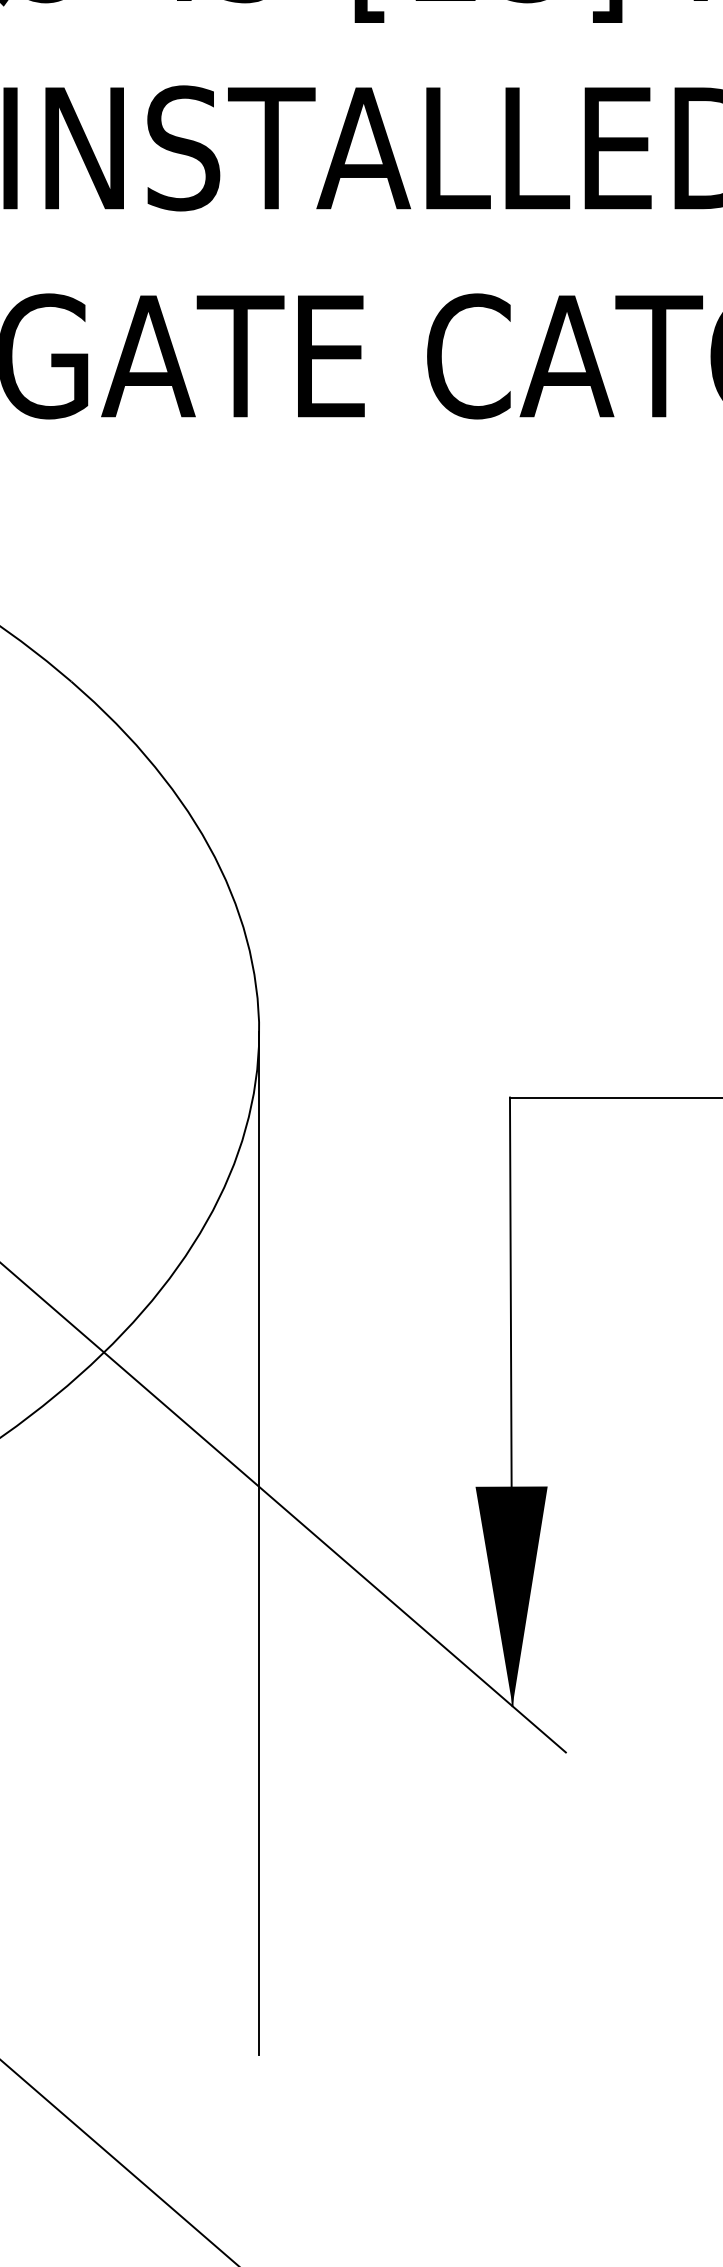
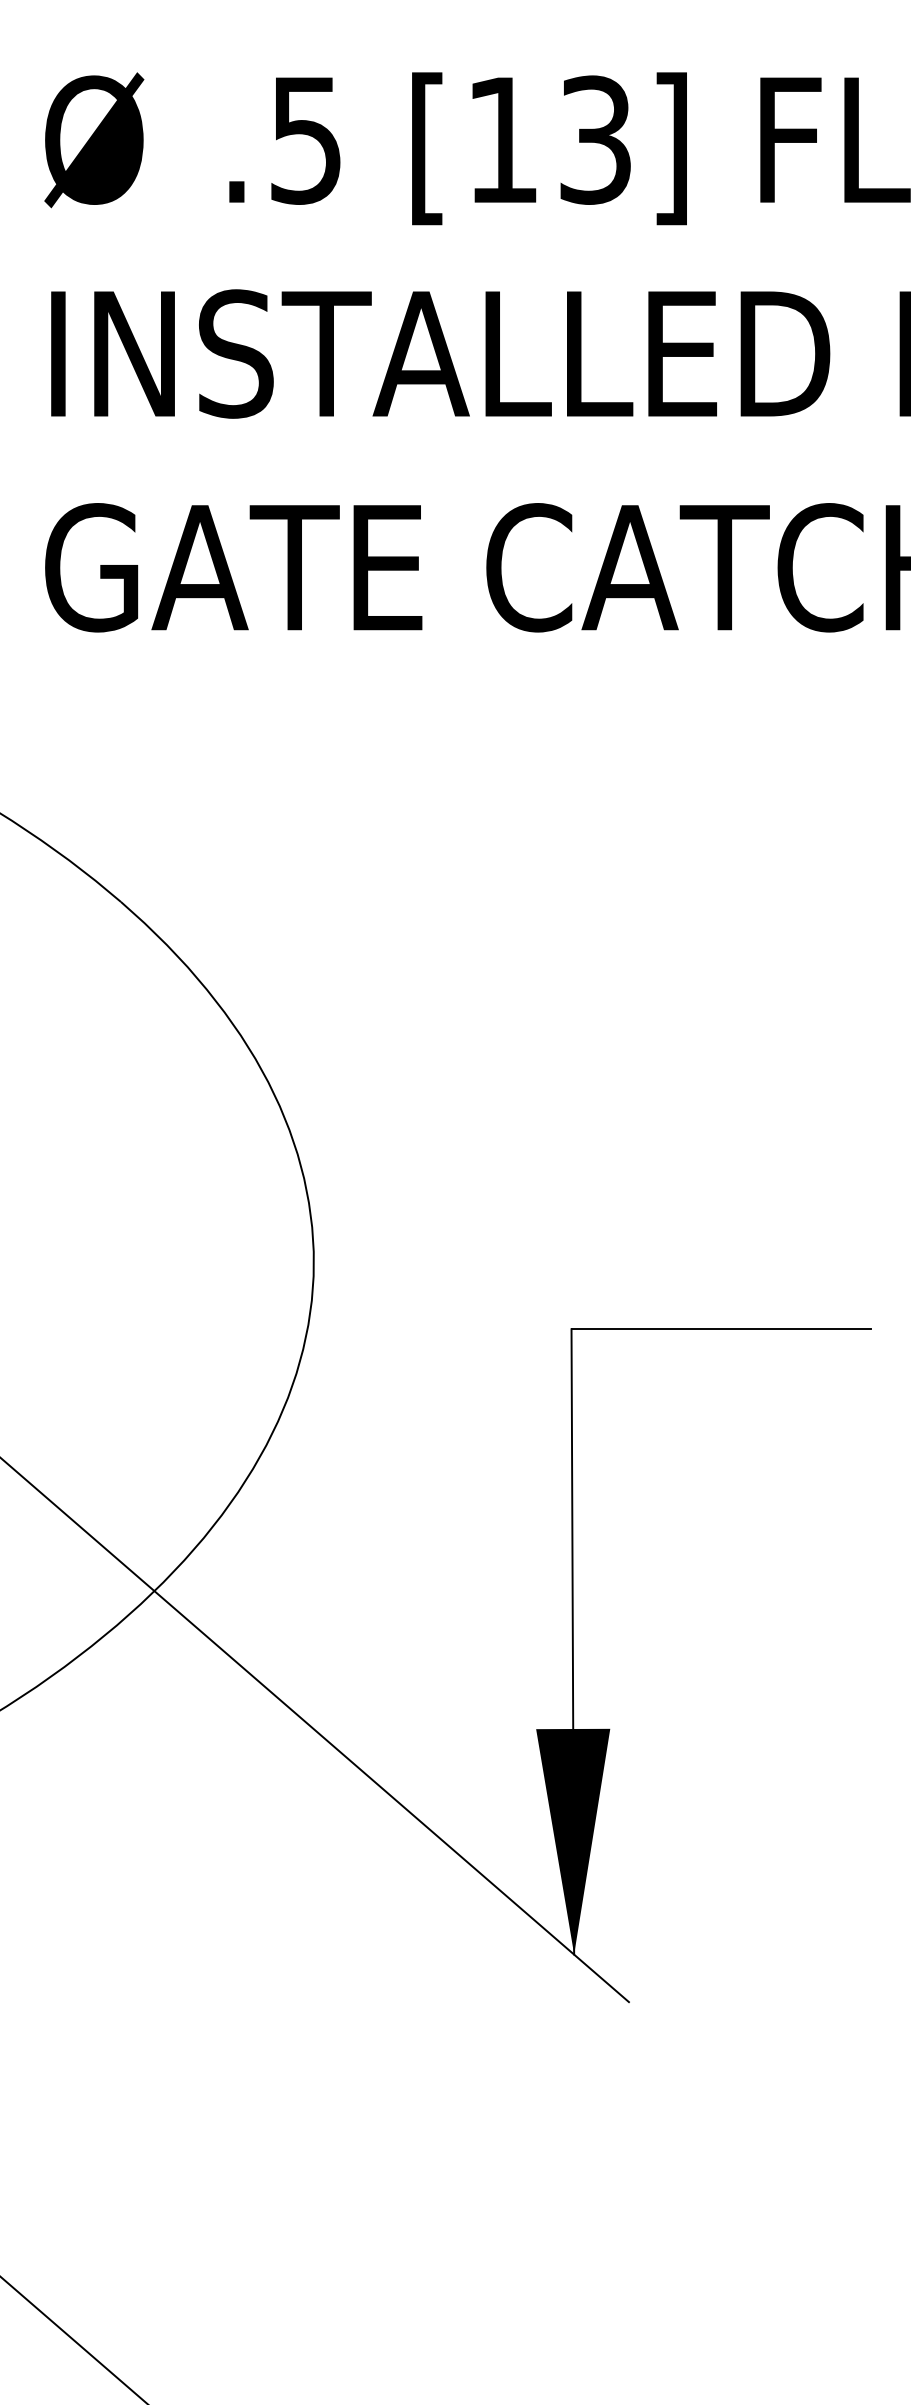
line: (258, 1543) -> (313, 1787), removed

